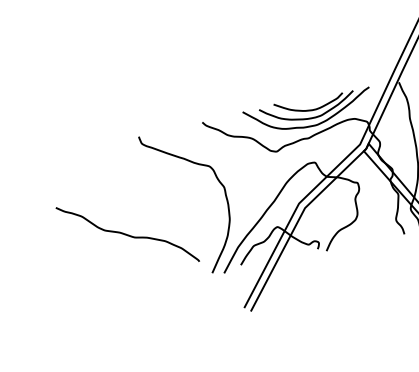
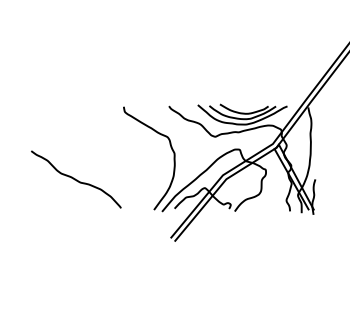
curve: (128, 234) -> (76, 179), moved

